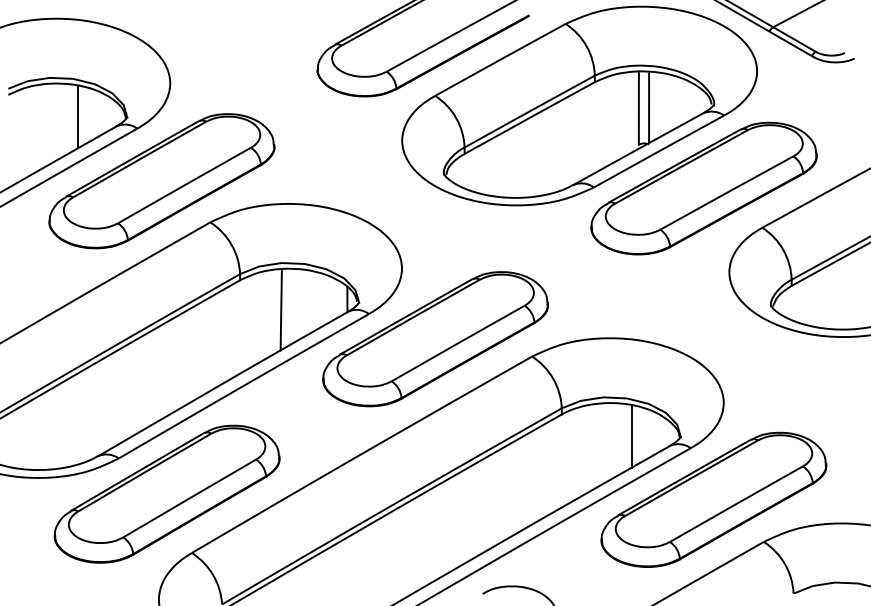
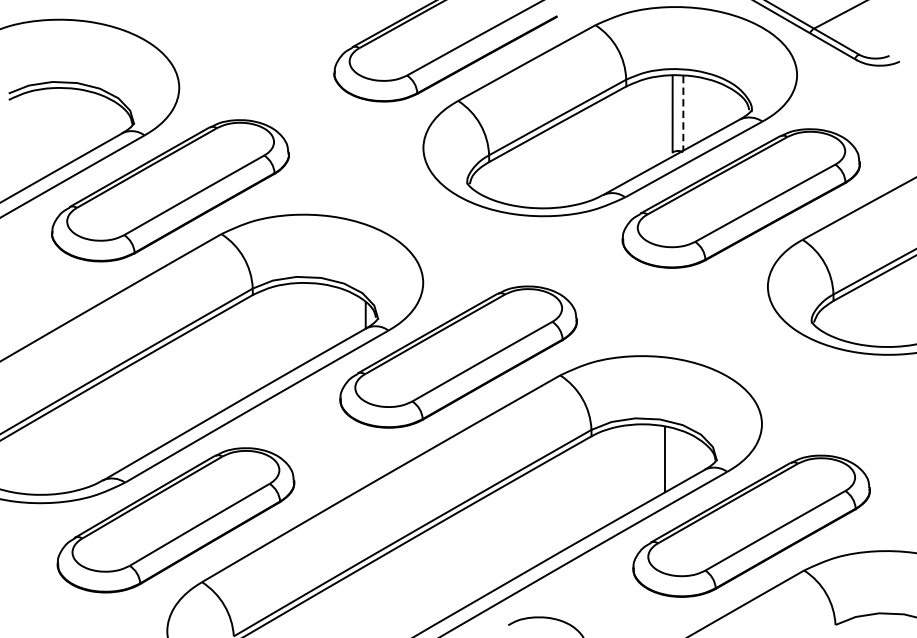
line: (649, 108) -> (683, 114), solid -> dashed
line: (78, 116) -> (82, 122), removed
line: (280, 309) -> (295, 325), removed

